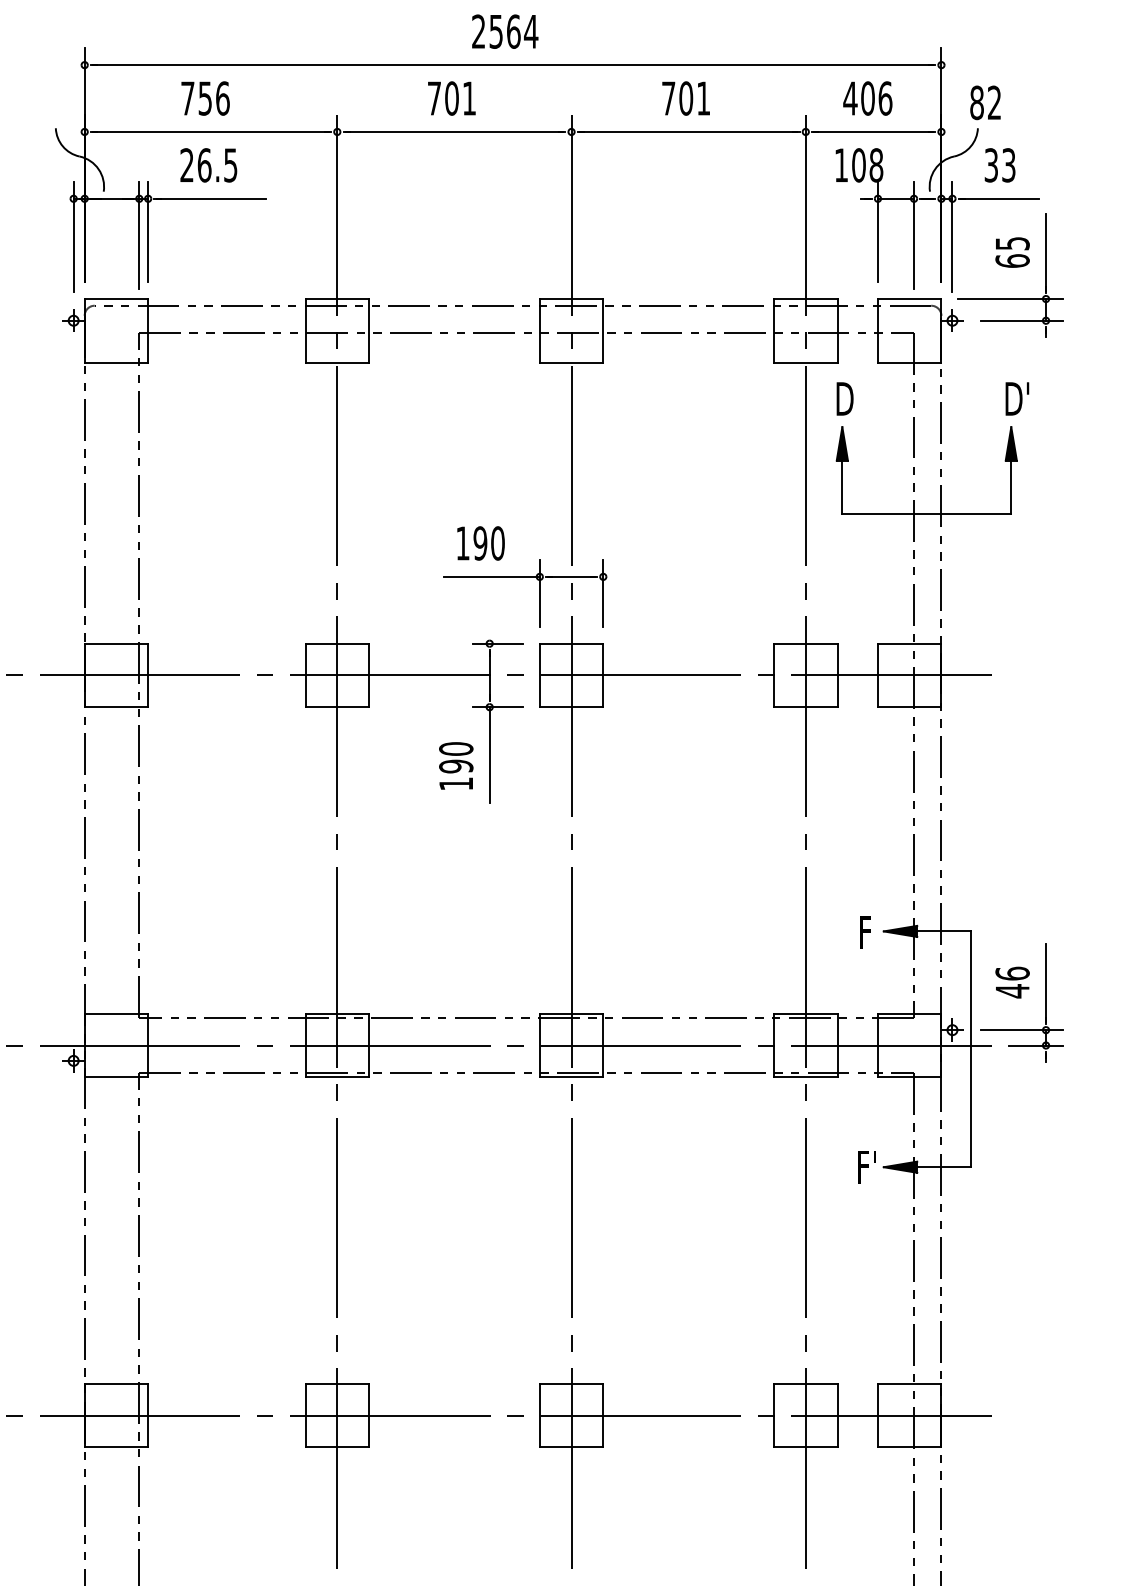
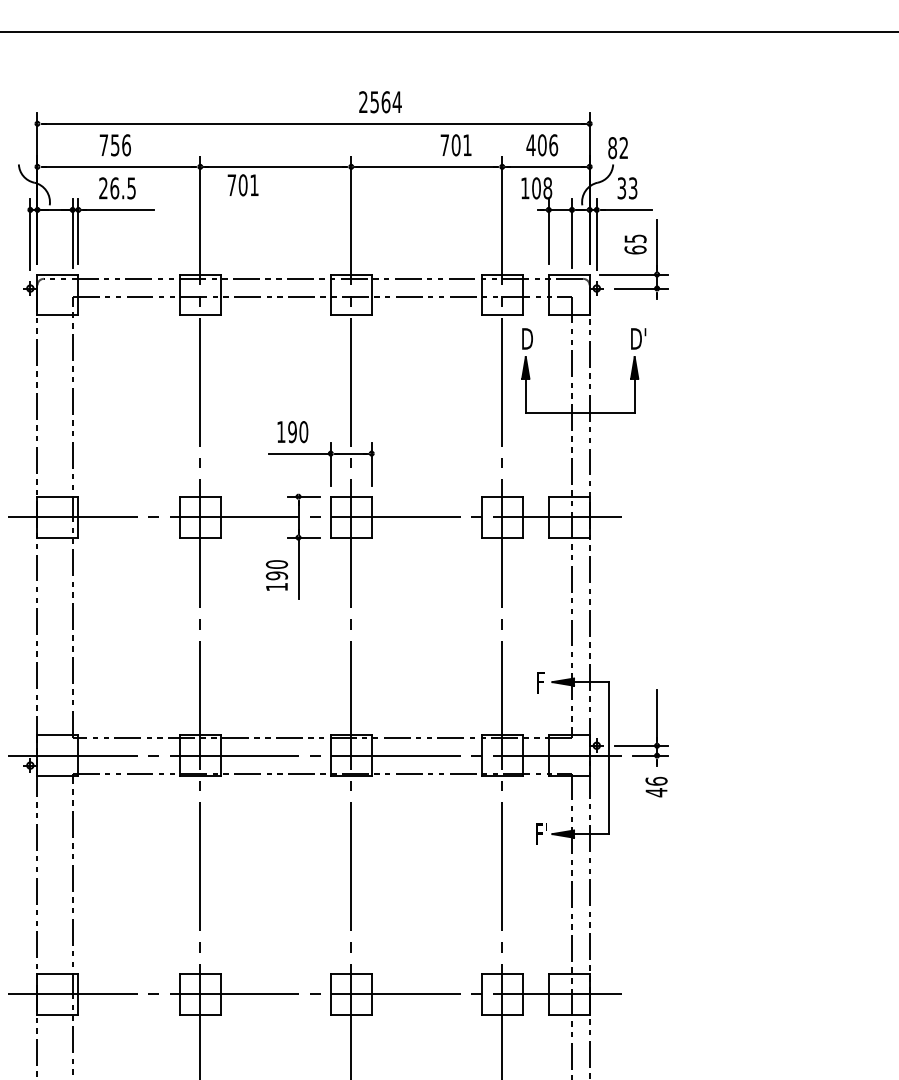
text: (505, 32) -> (380, 102), moved
text: (450, 98) -> (242, 185), moved
text: (685, 98) -> (455, 145), moved
text: (1012, 981) -> (656, 786), moved

